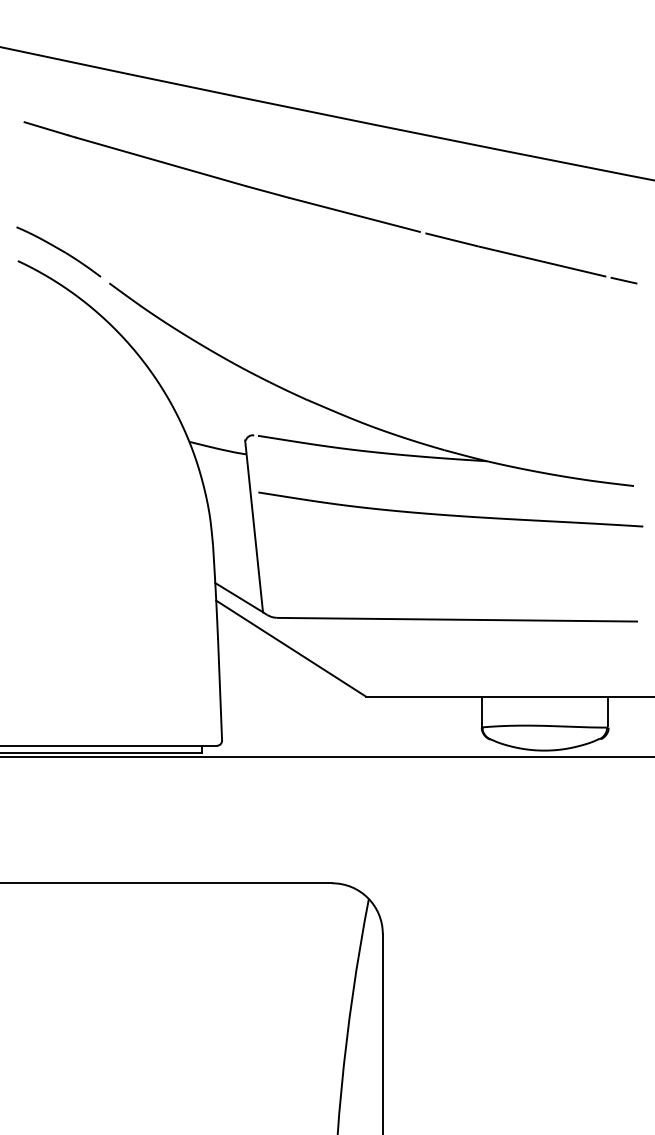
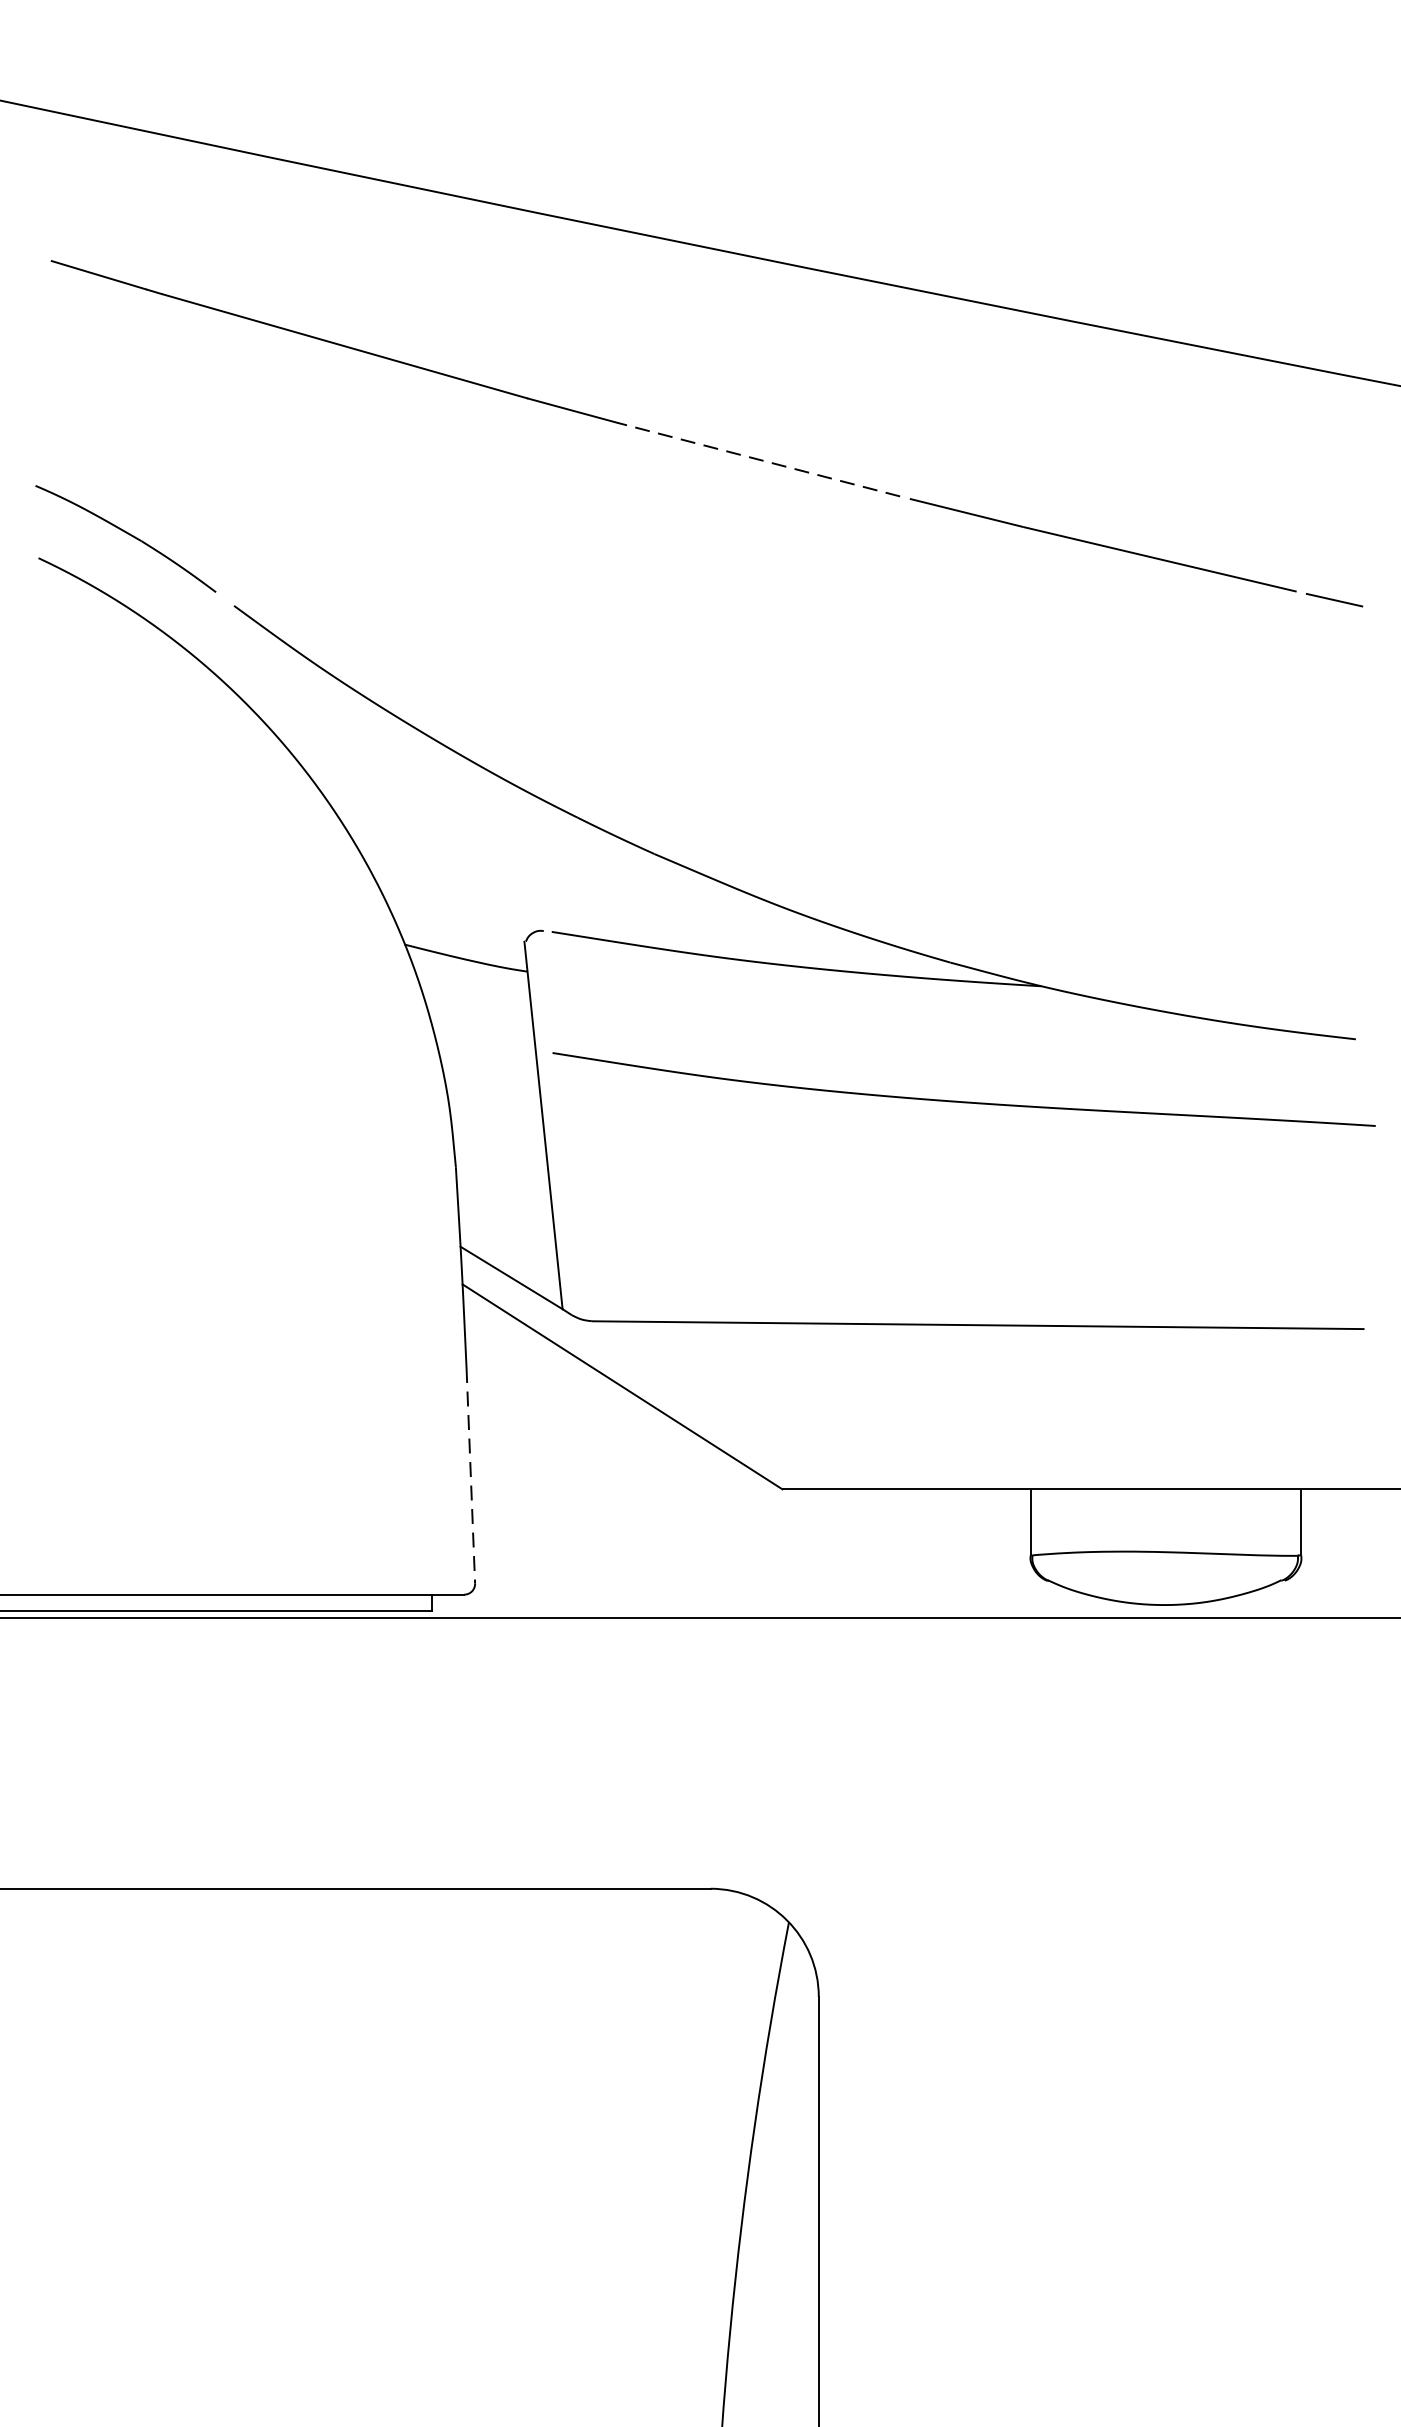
line: (354, 214) -> (758, 458), solid -> dashed
line: (220, 690) -> (471, 1476), solid -> dashed

